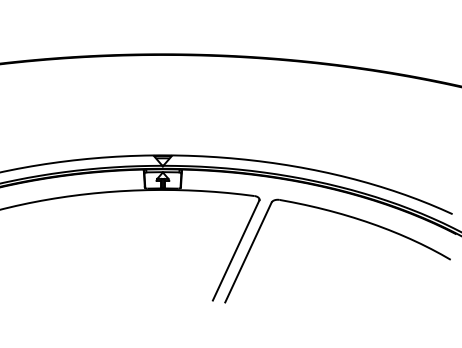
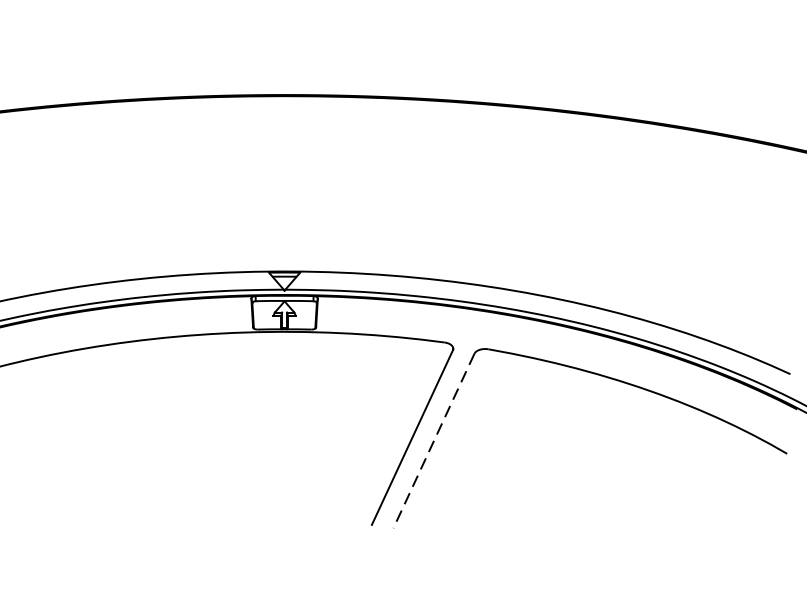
line: (248, 252) -> (434, 441), solid -> dashed

